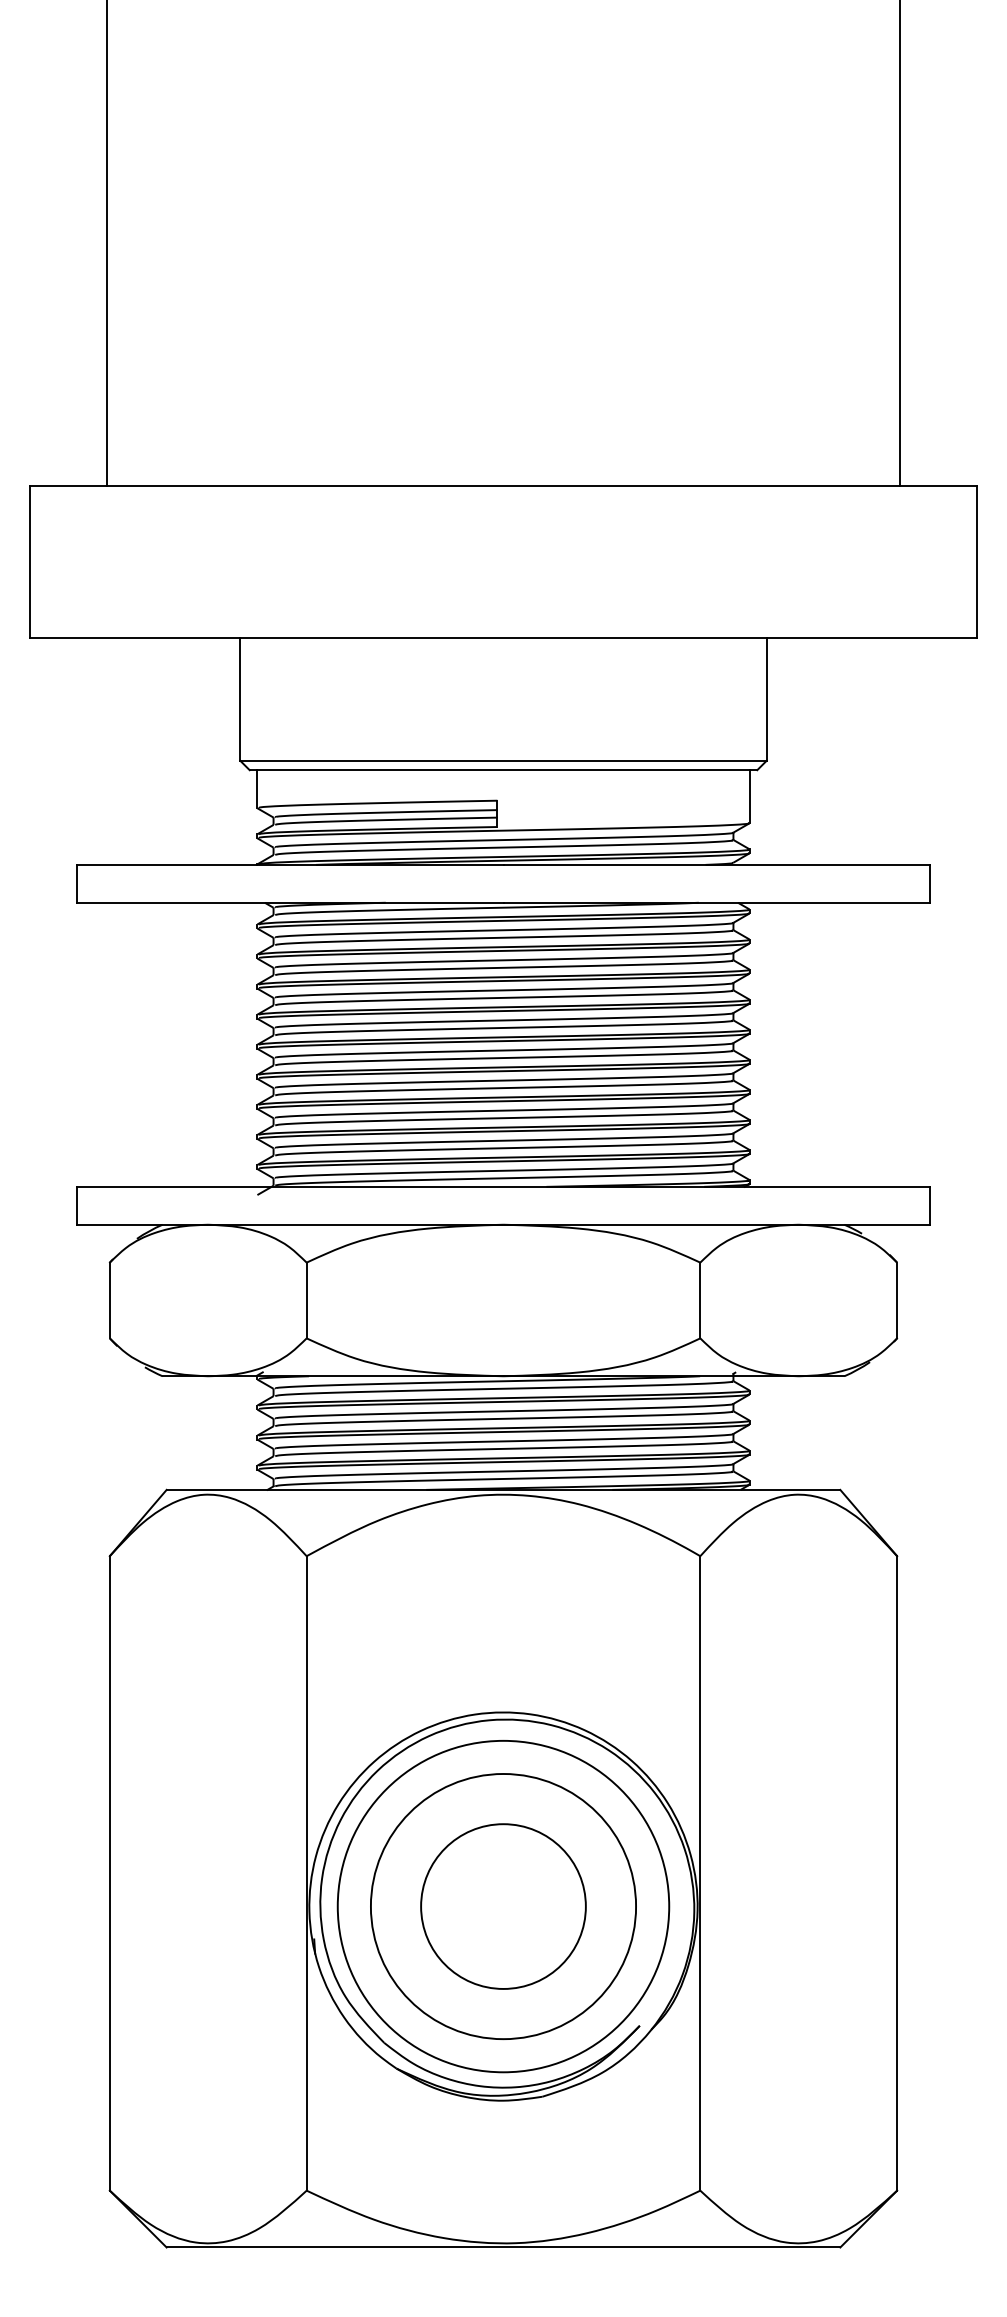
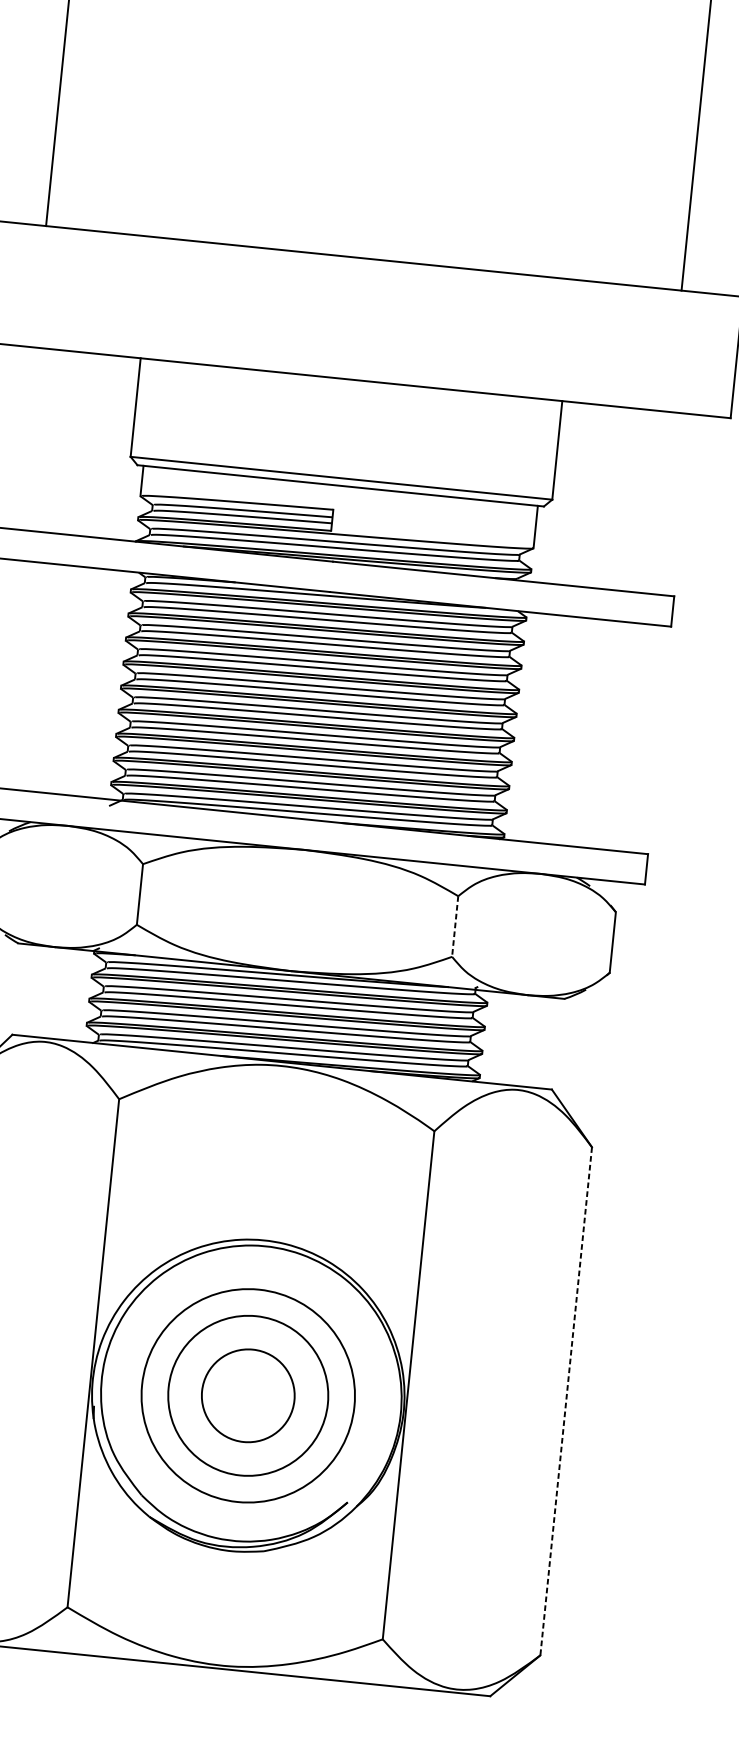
line: (700, 1300) -> (455, 926), solid -> dashed
line: (897, 1873) -> (566, 1401), solid -> dashed
circle: (503, 1906) -> (248, 1395), size x0.6
circle: (503, 1906) -> (248, 1395), size x0.7

